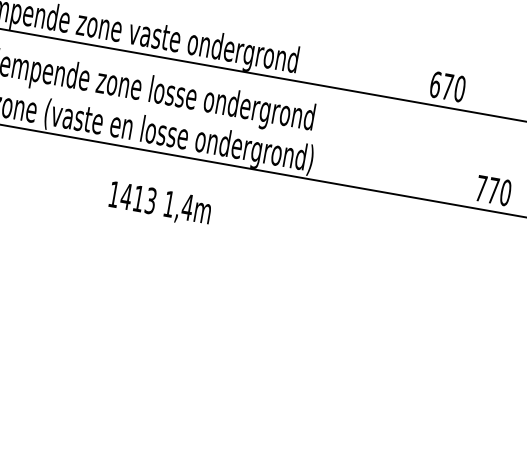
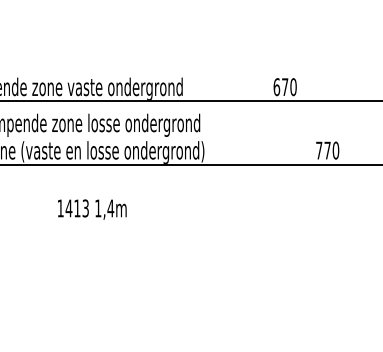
text: (160, 204) -> (92, 209), moved

